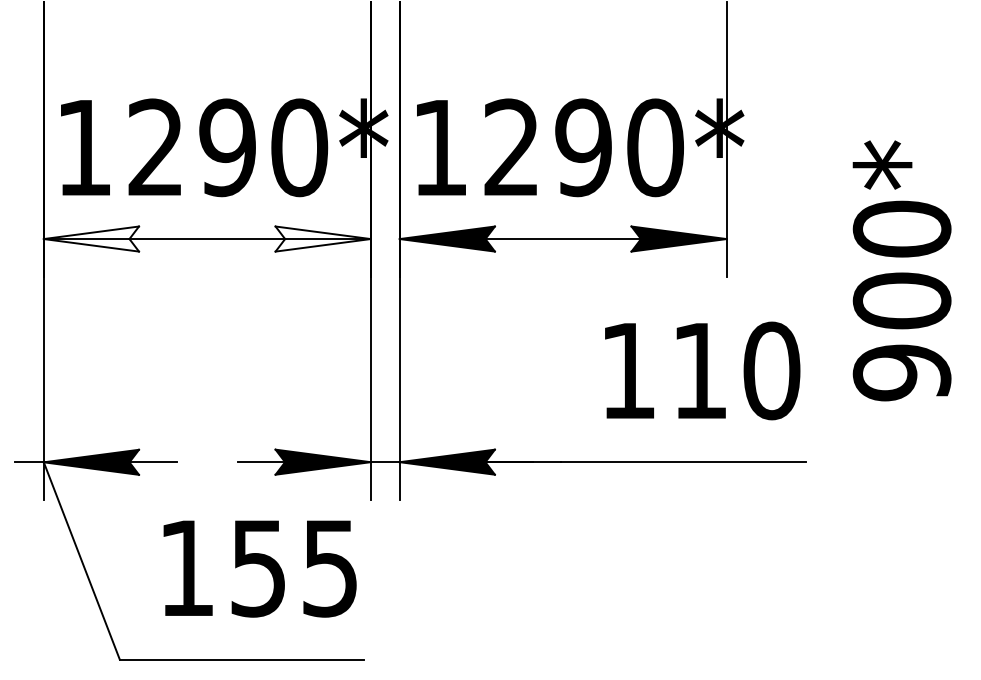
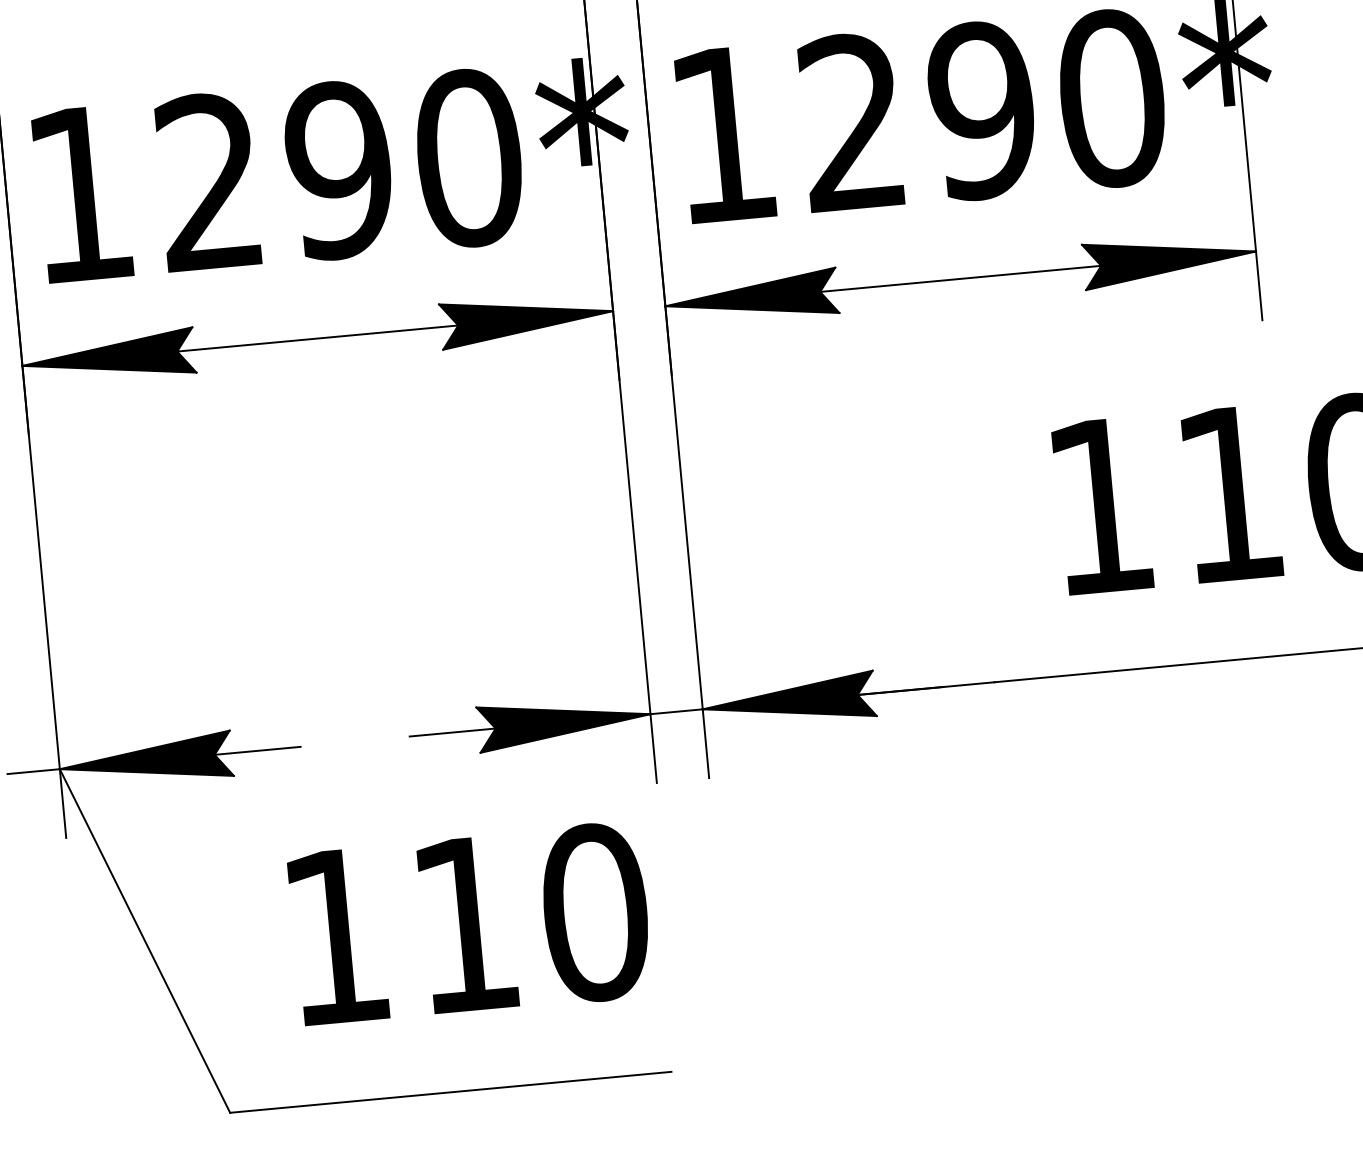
fill: (91, 238) -> (108, 356), added
fill: (322, 238) -> (525, 318), added
text: (294, 568) -> (530, 918), 155 -> 110

